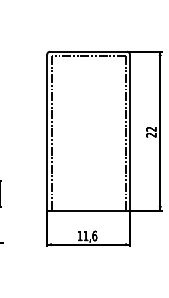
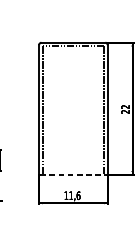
line: (88, 210) -> (73, 174), solid -> dashed

